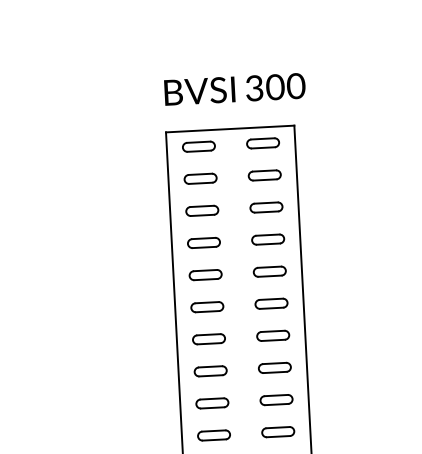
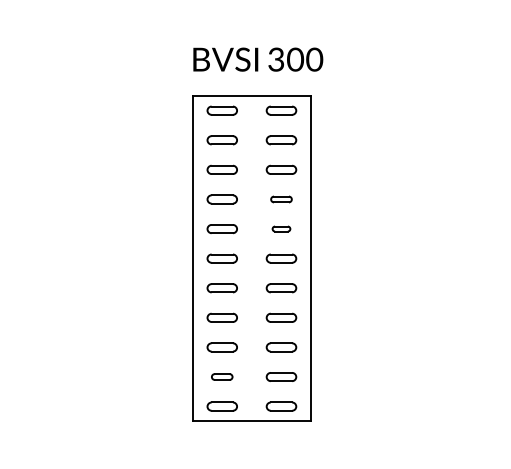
part: (268, 239) -> (281, 199), size x0.7
part: (269, 271) -> (281, 228), size x0.6
part: (213, 434) -> (221, 376), size x0.7

